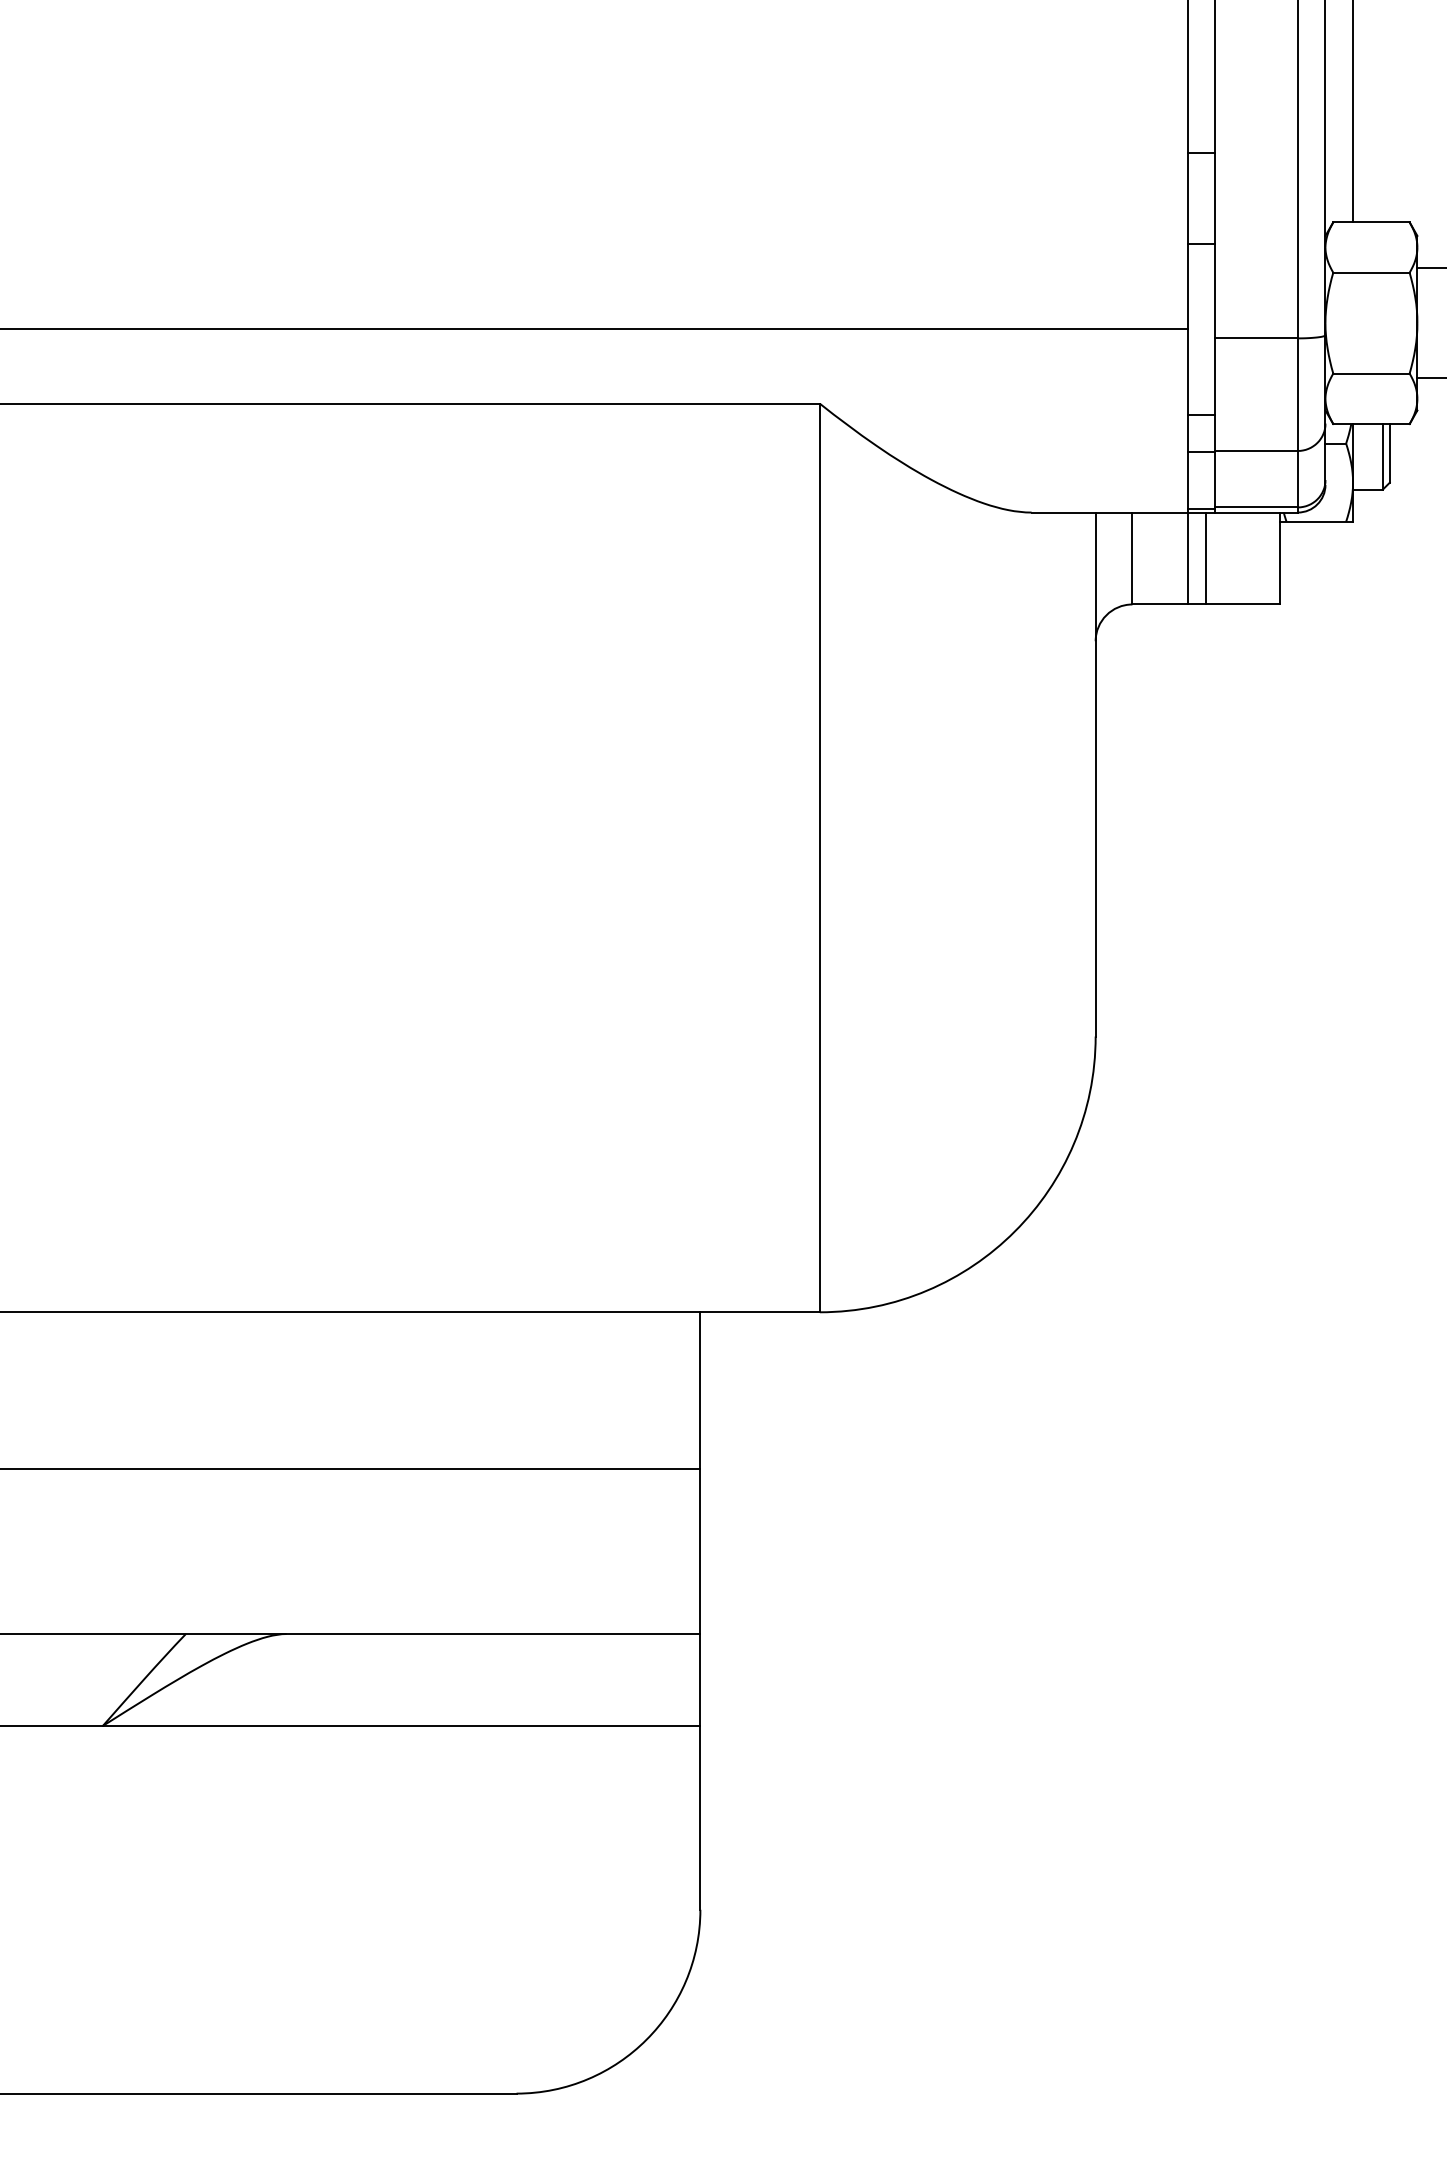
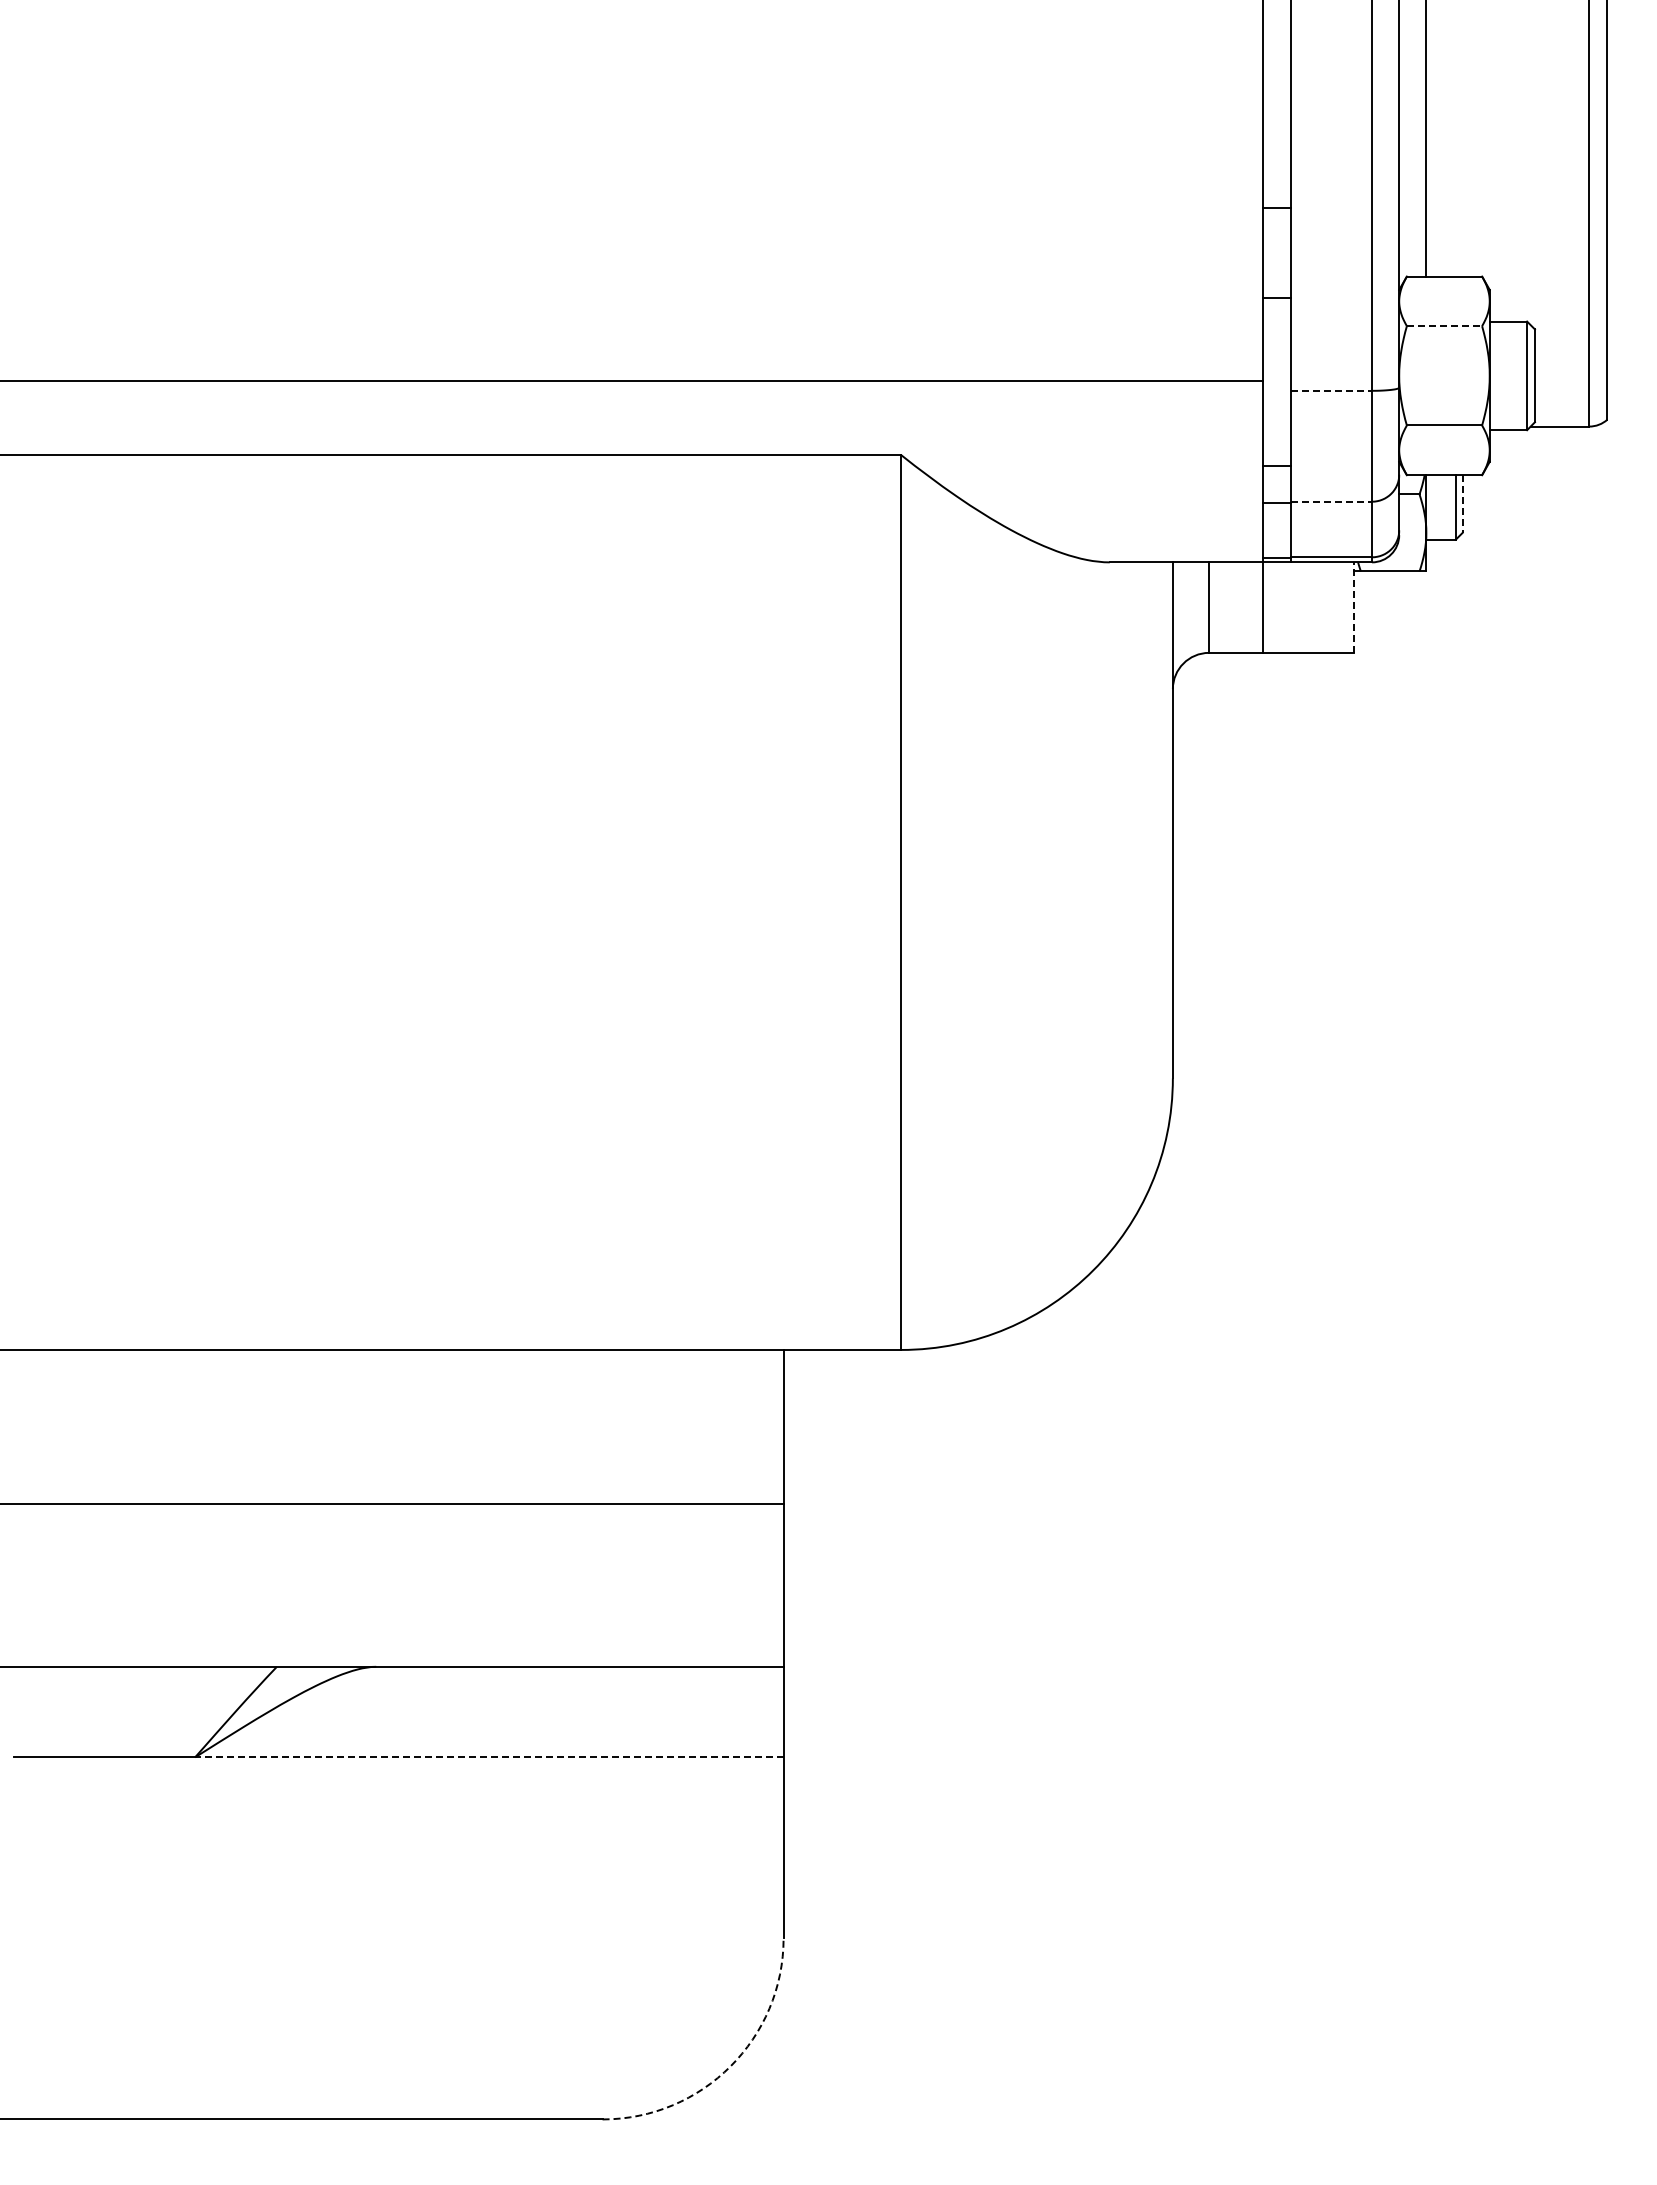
line: (1371, 273) -> (1444, 326), solid -> dashed
line: (1256, 338) -> (1331, 390), solid -> dashed
line: (1256, 450) -> (1331, 501), solid -> dashed
line: (1389, 453) -> (1462, 504), solid -> dashed
line: (1205, 558) -> (1281, 607), removed
line: (1279, 558) -> (1353, 607), solid -> dashed
line: (400, 1726) -> (488, 1757), solid -> dashed
arc: (646, 2039) -> (730, 2066), solid -> dashed

